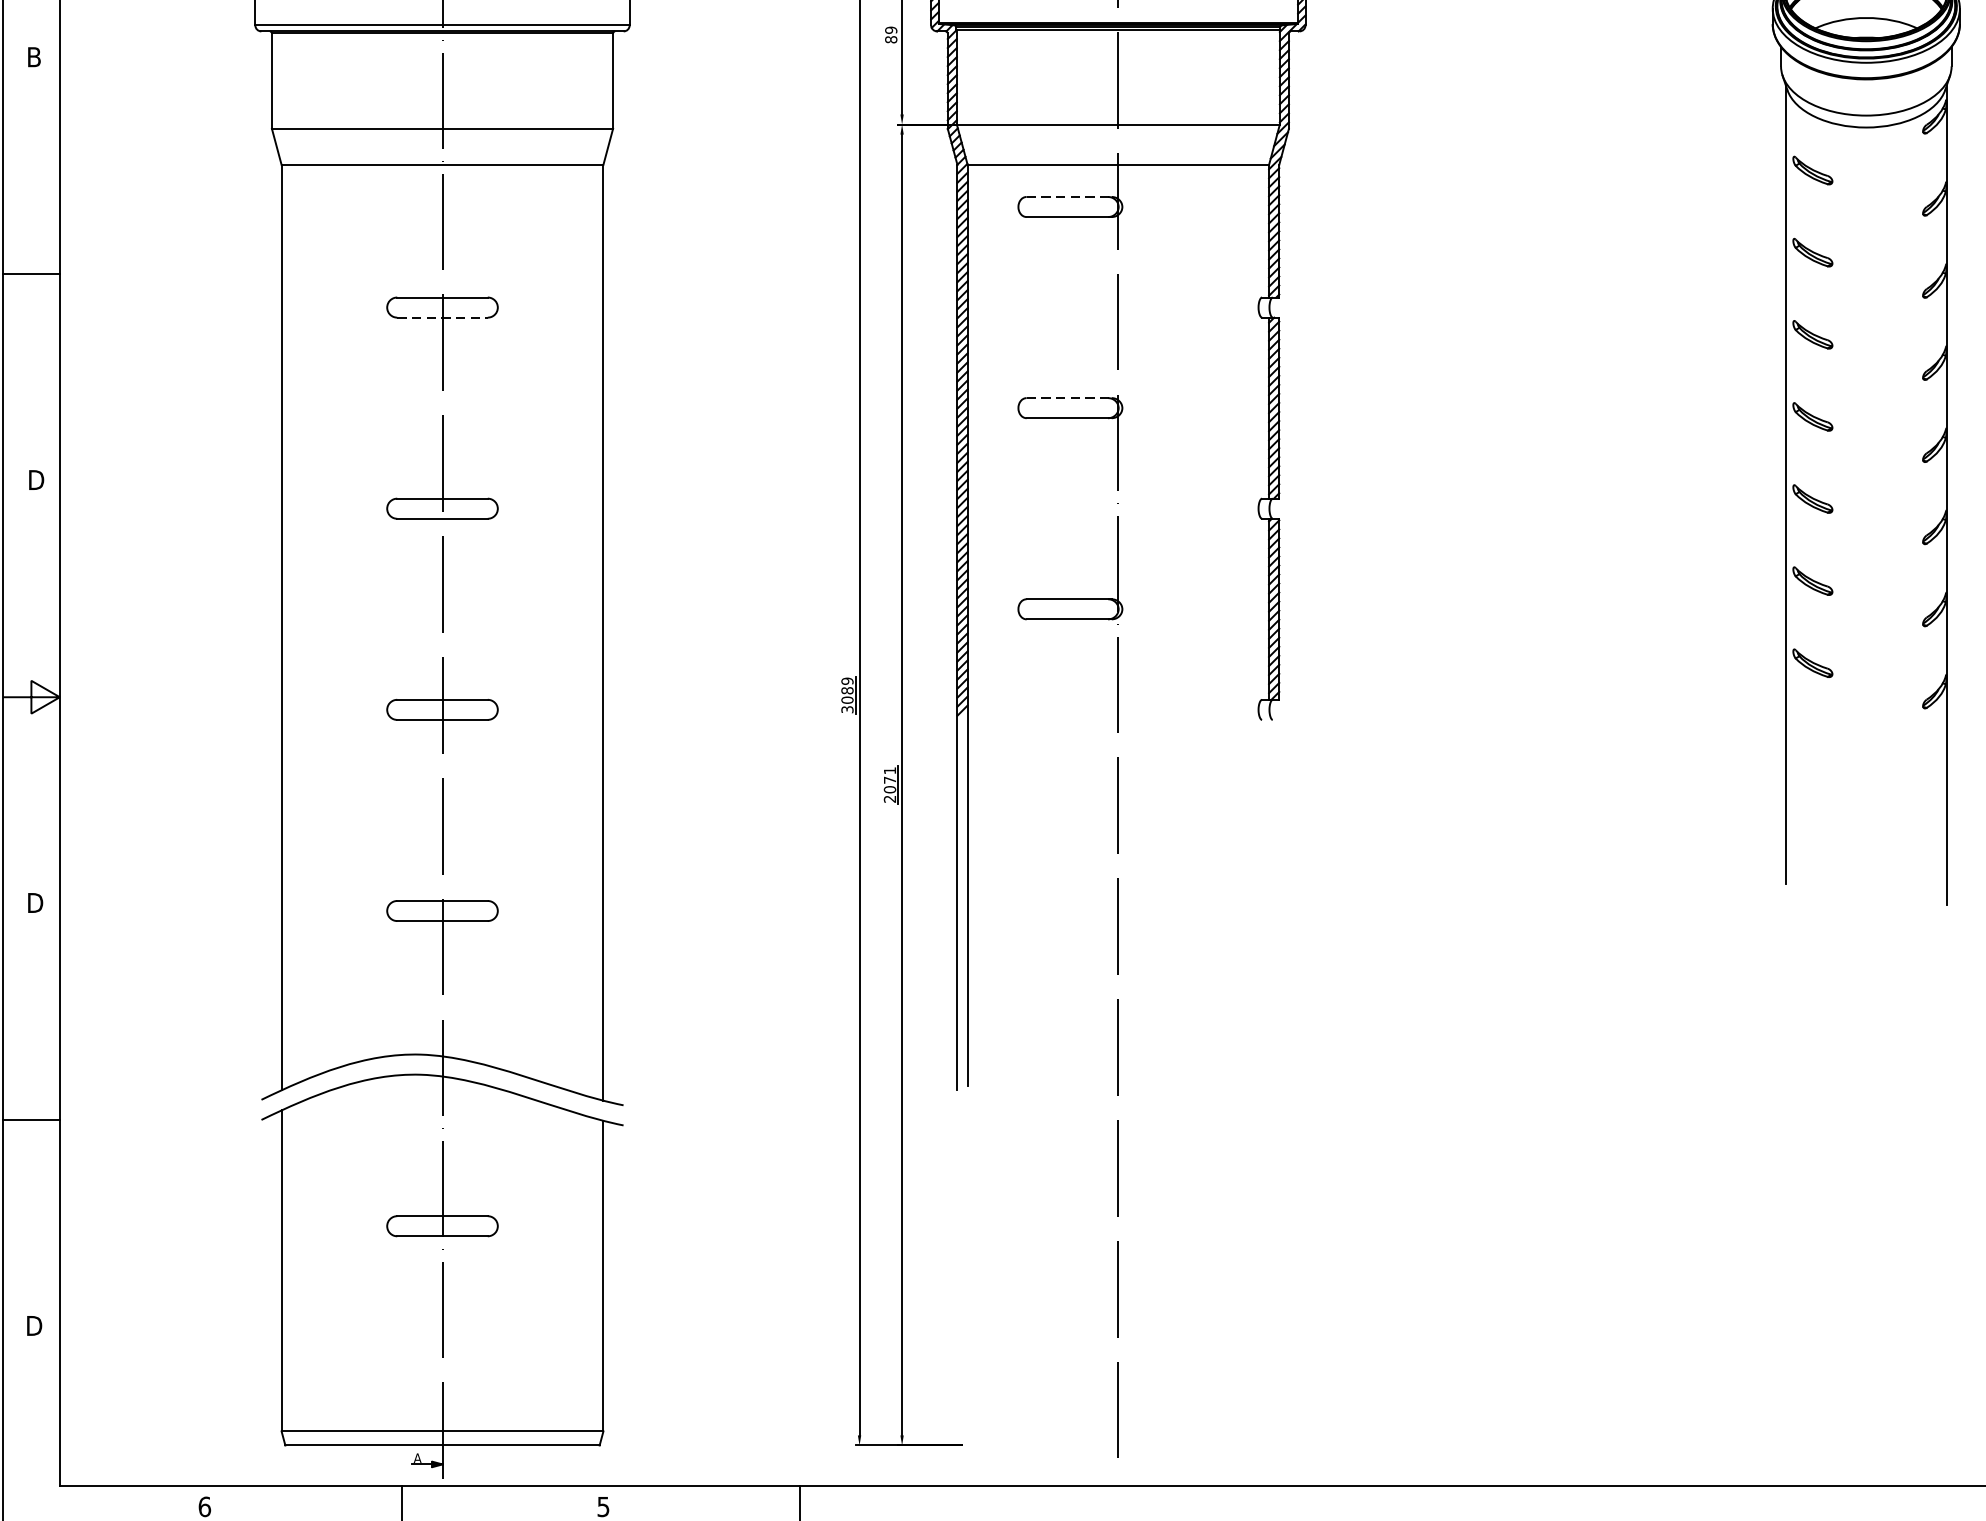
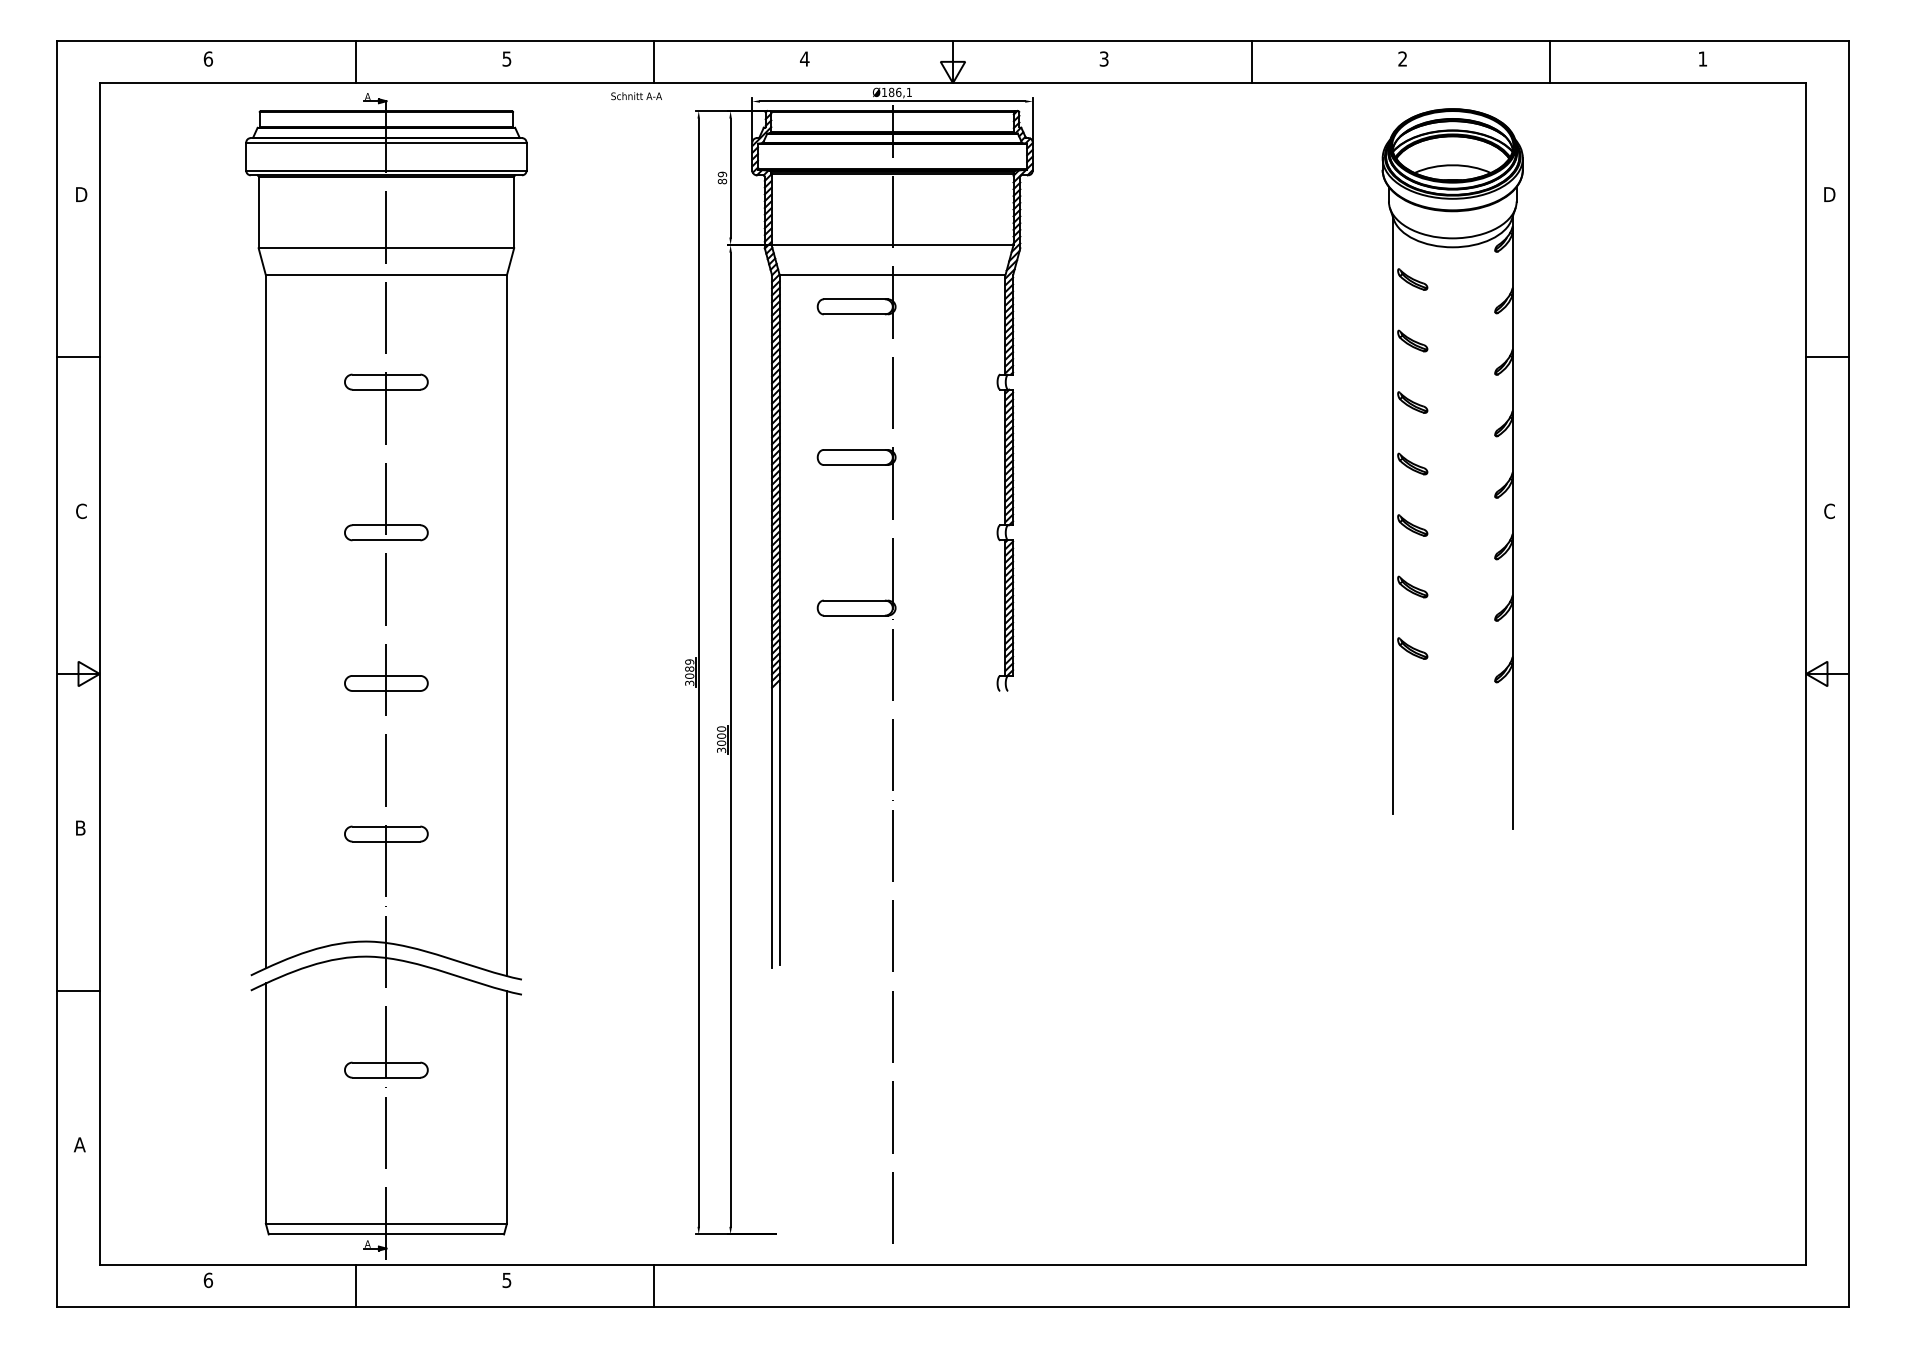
text: (36, 57) -> (82, 194), B -> D
line: (1068, 197) -> (855, 299), dashed -> solid
line: (442, 317) -> (386, 389), dashed -> solid
line: (1068, 397) -> (855, 449), dashed -> solid
text: (35, 480) -> (81, 511), D -> C
text: (889, 784) -> (721, 739), 2071 -> 3000
text: (36, 903) -> (82, 828), D -> B
text: (34, 1325) -> (80, 1144), D -> A

